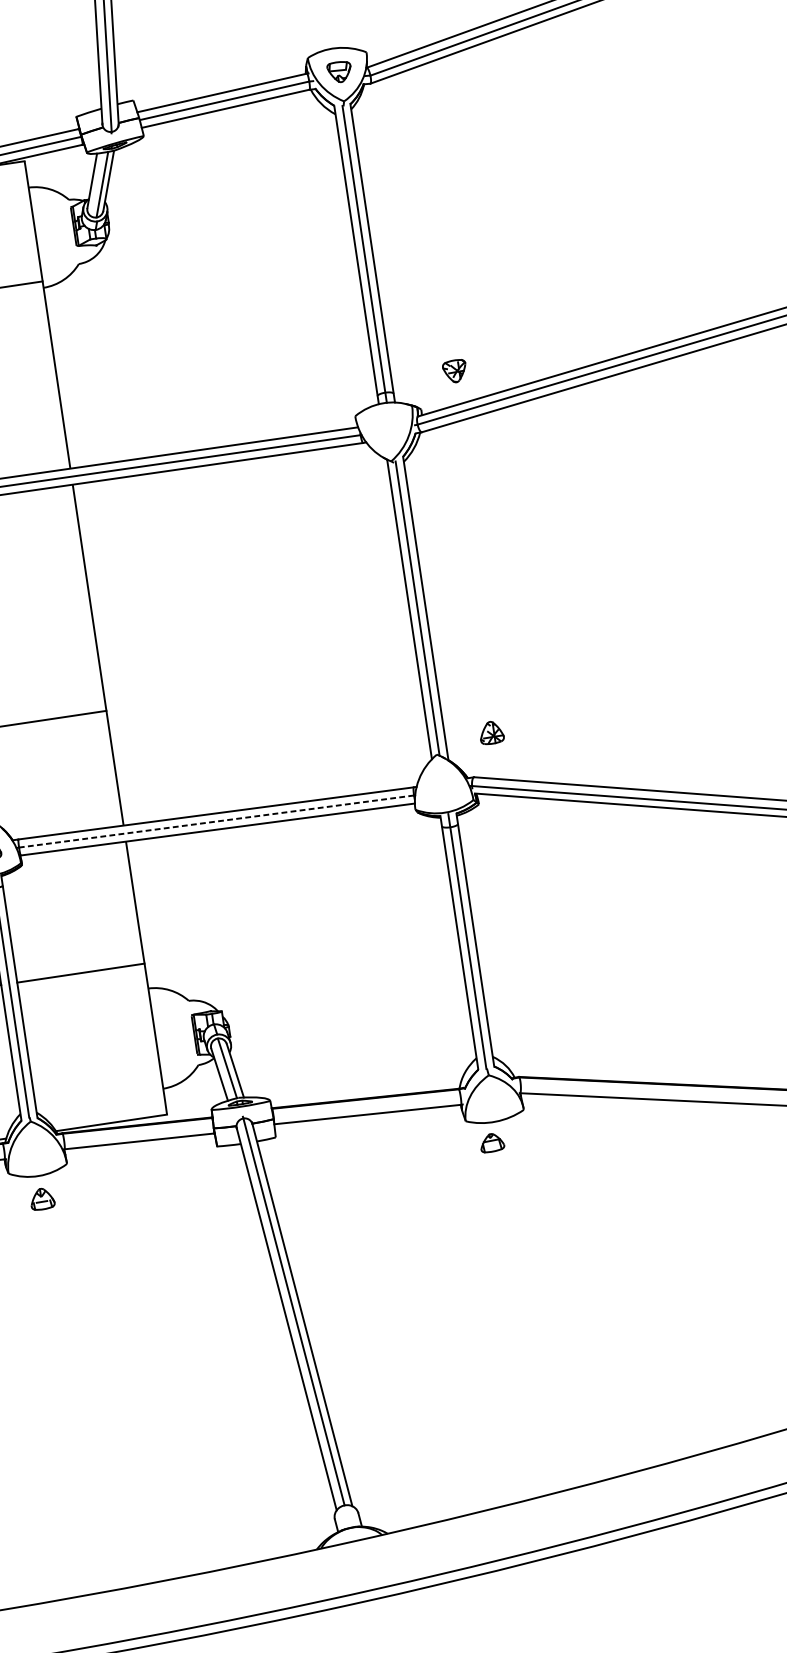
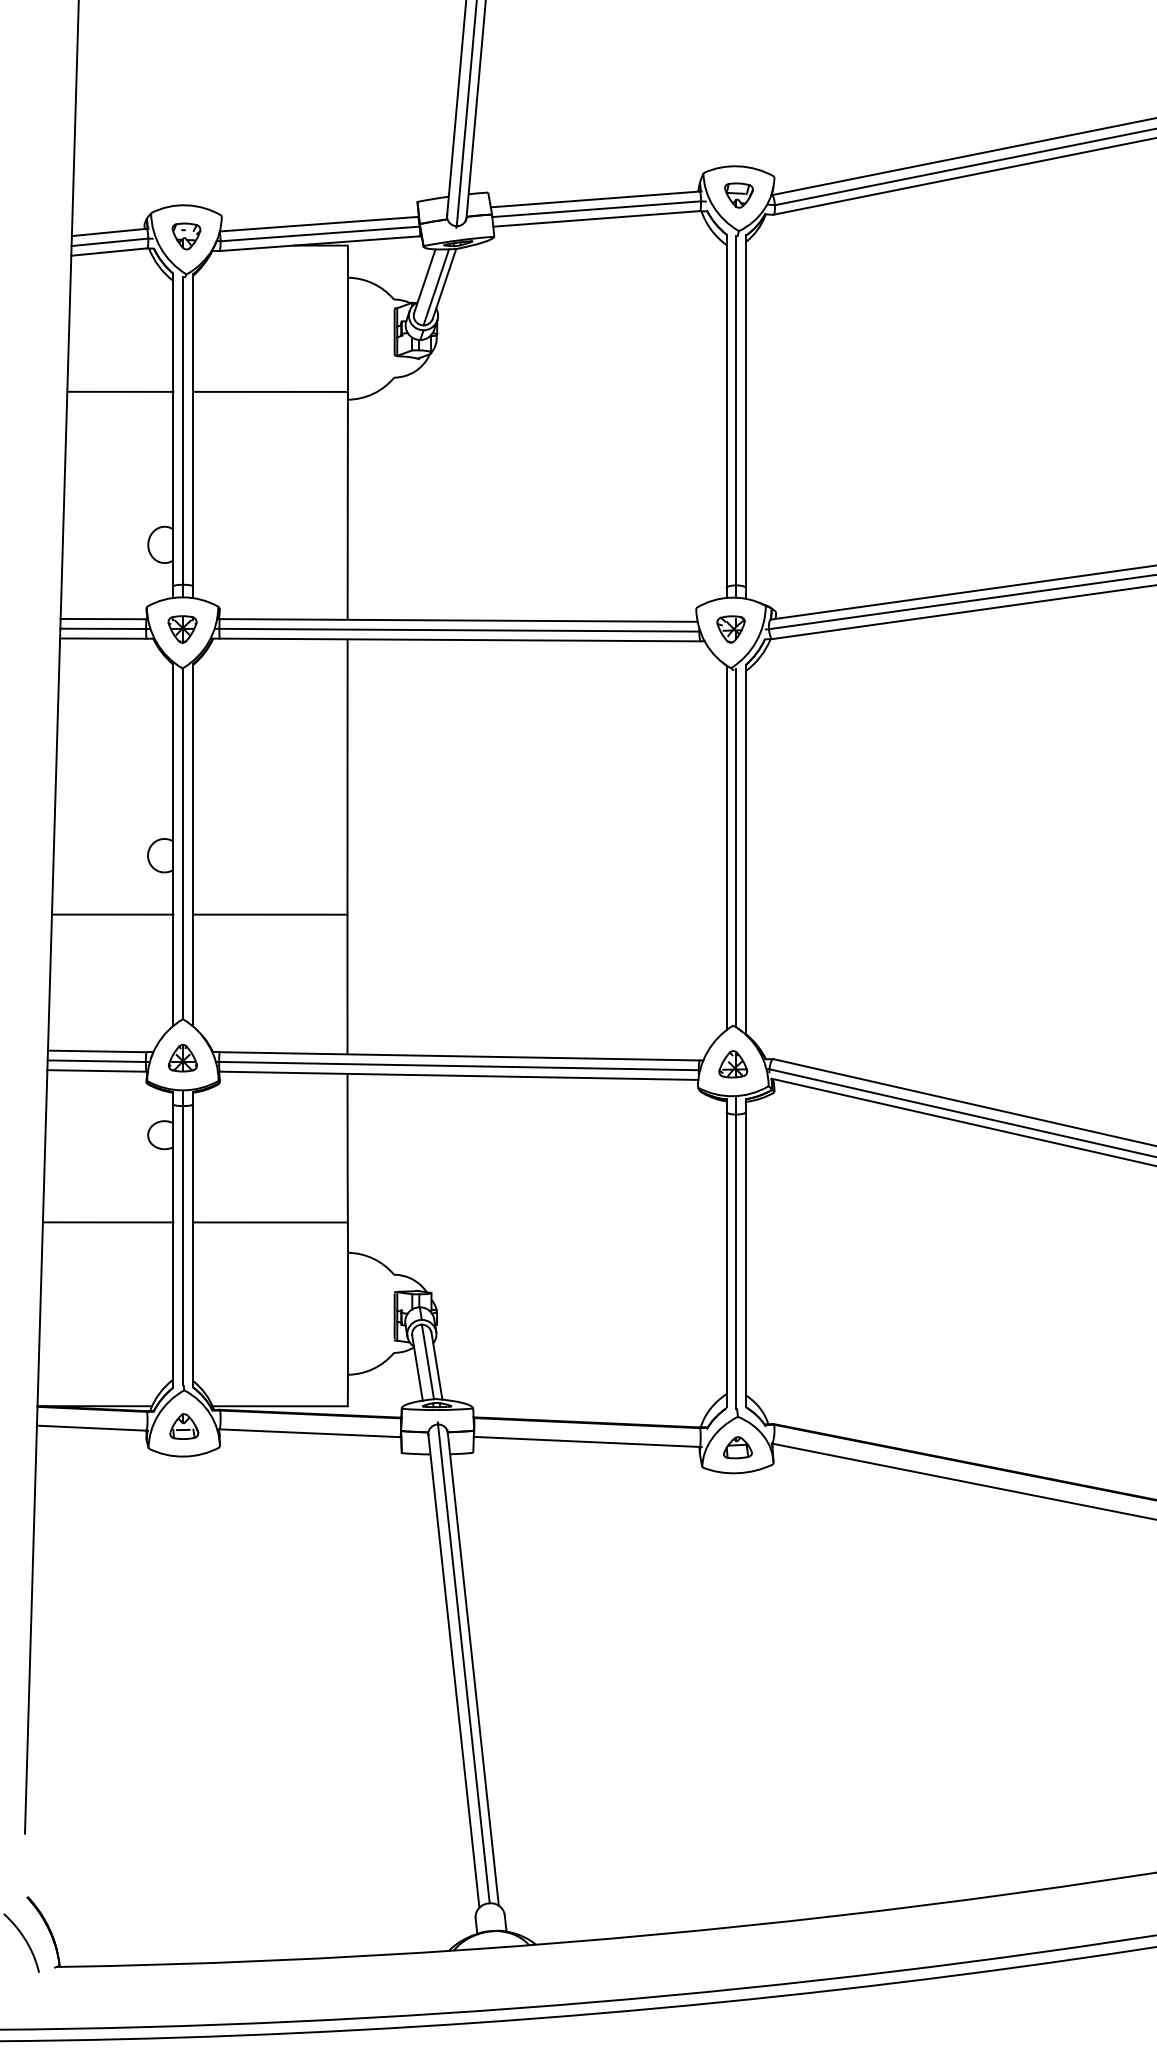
part: (454, 371) -> (730, 629), moved
part: (491, 732) -> (733, 1064), moved
line: (216, 821) -> (458, 1066), dashed -> solid
part: (491, 1142) -> (737, 1447), moved
part: (42, 1198) -> (184, 1426), moved

